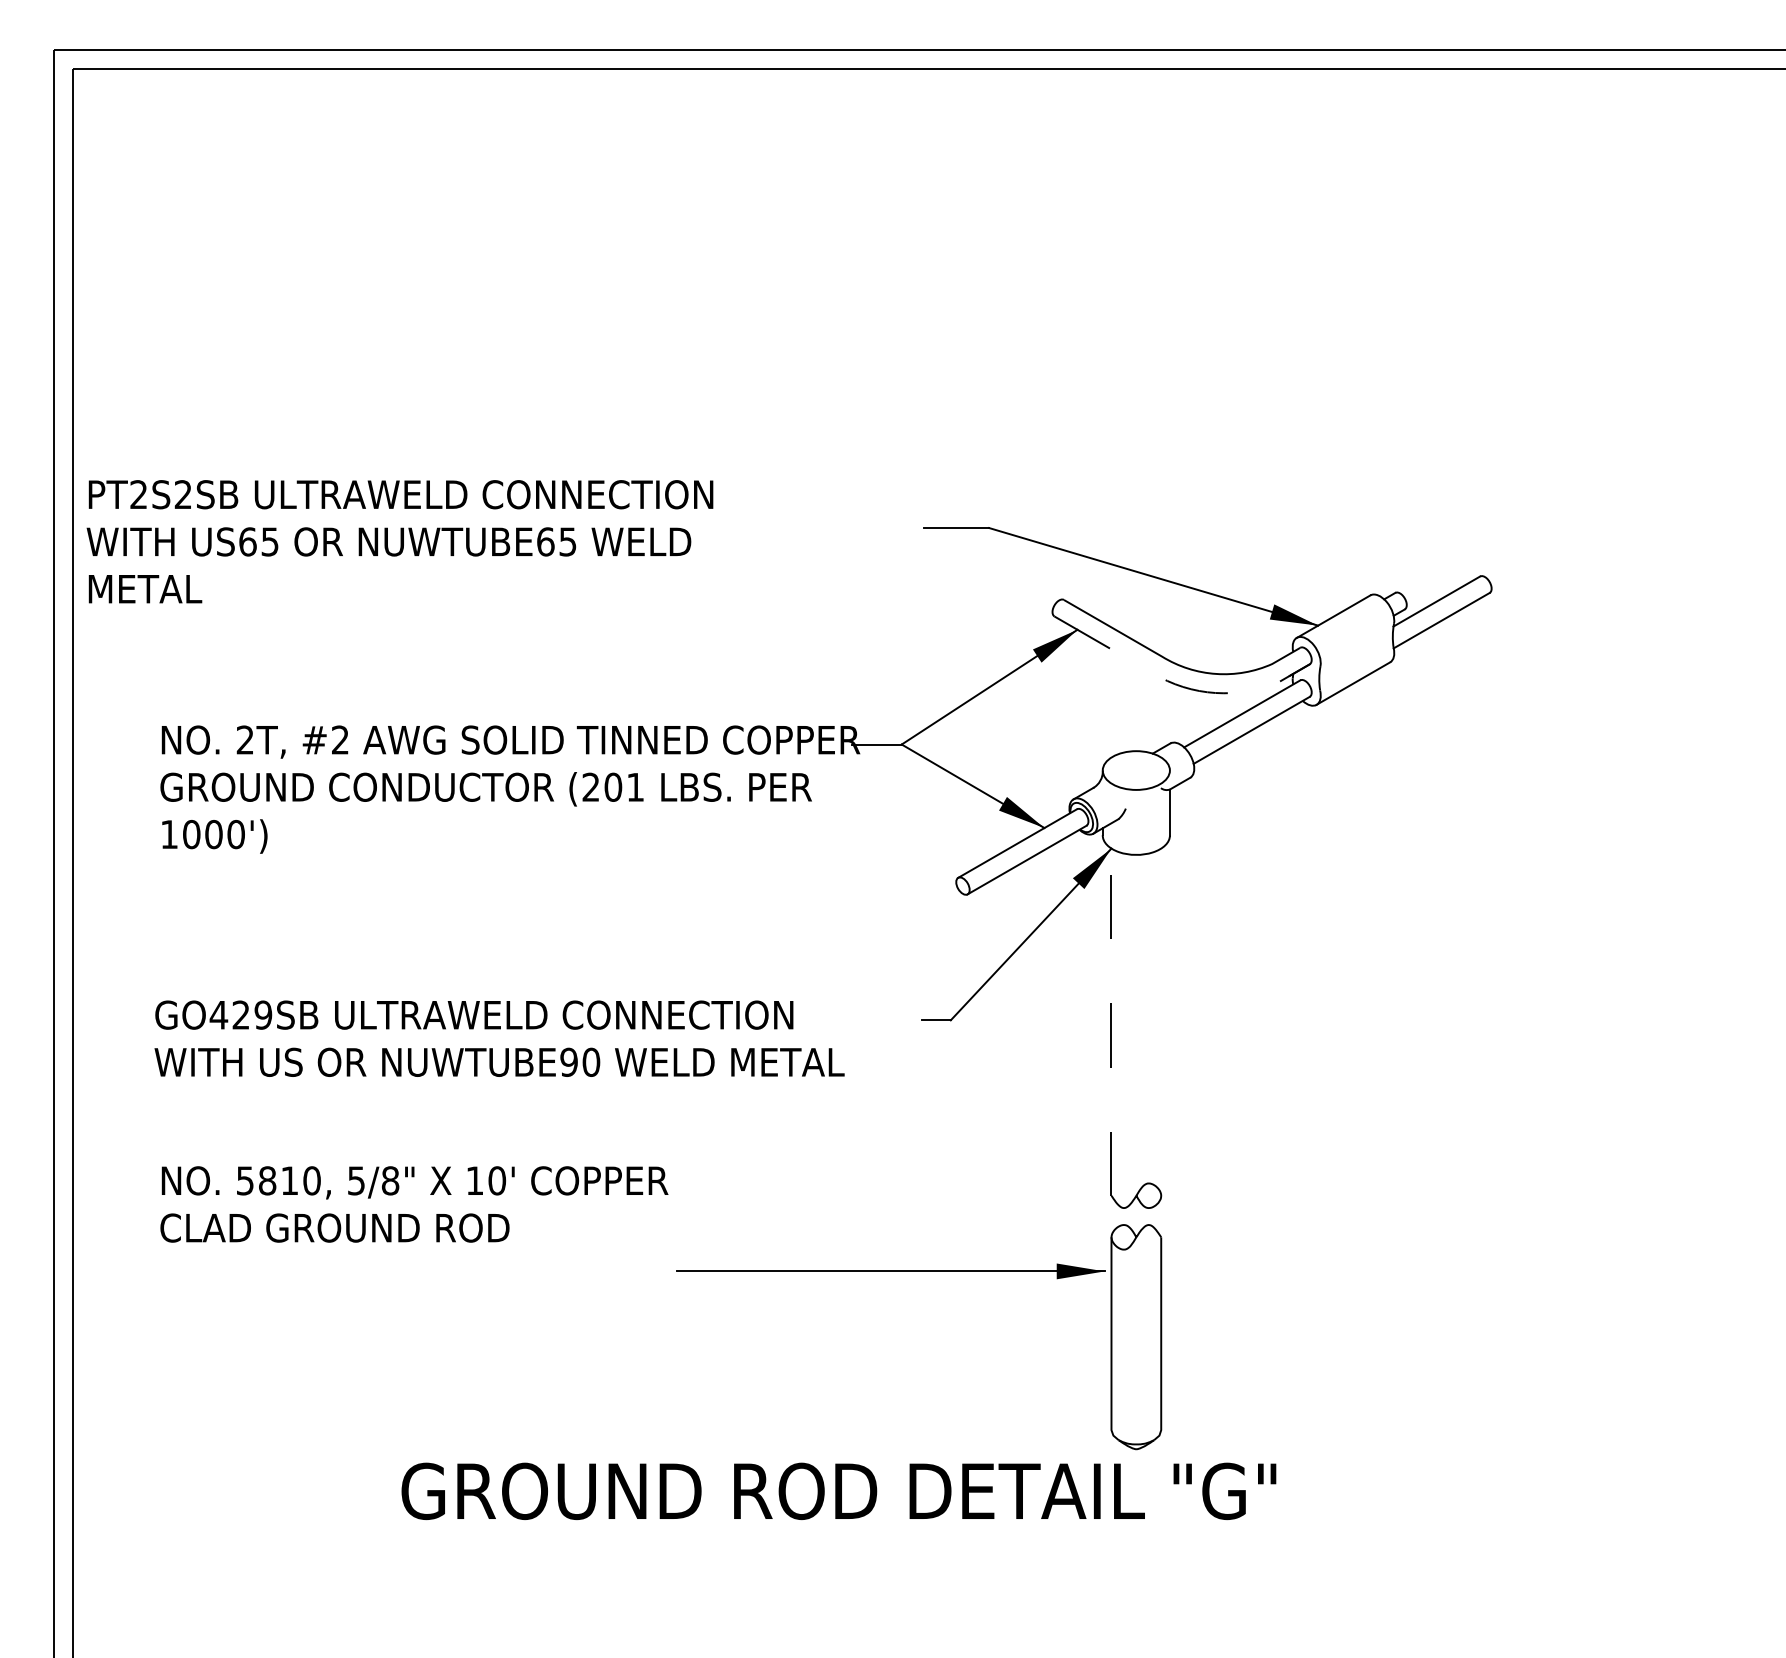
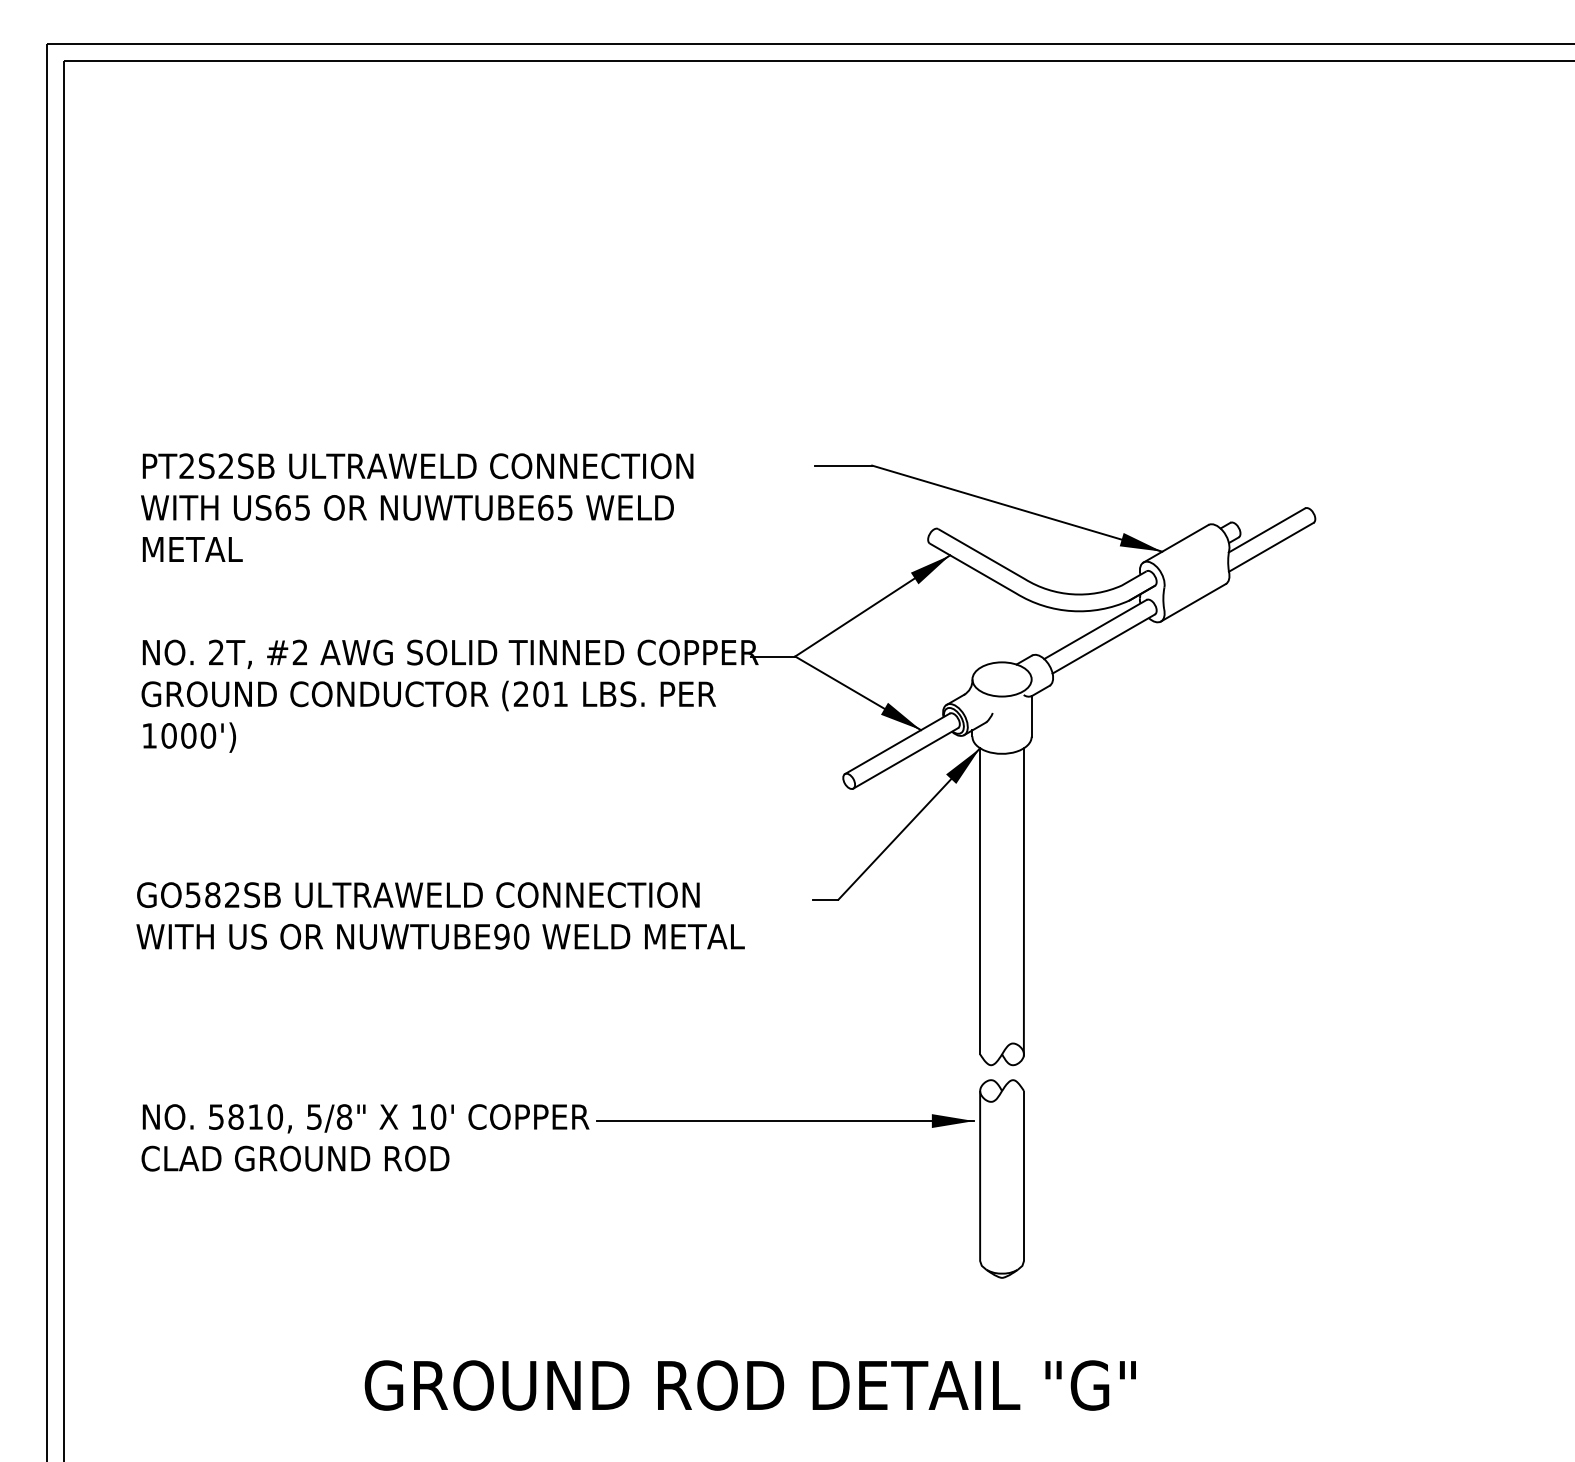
text: (399, 541) -> (416, 507), moved
line: (1183, 686) -> (1043, 605), dashed -> solid
text: (240, 1014) -> (212, 894), GO429SB -> GO582SB
line: (1111, 1022) -> (980, 901), dashed -> solid
line: (1161, 1022) -> (1024, 901), added
text: (414, 1204) -> (365, 1137), moved
text: (838, 1490) -> (750, 1384), moved

